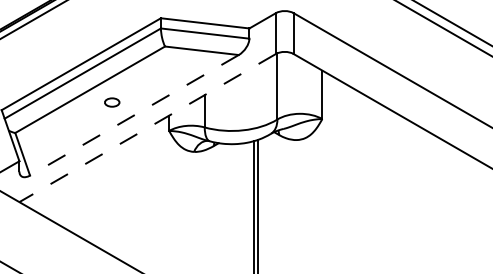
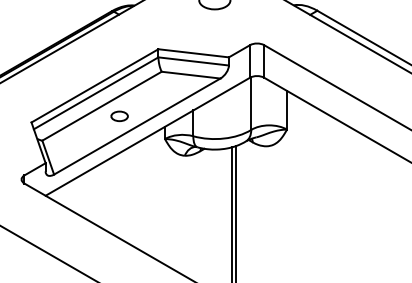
part: (112, 102) -> (119, 116), size x1.43
line: (133, 115) -> (136, 126), dashed -> solid
line: (147, 129) -> (147, 137), dashed -> solid

